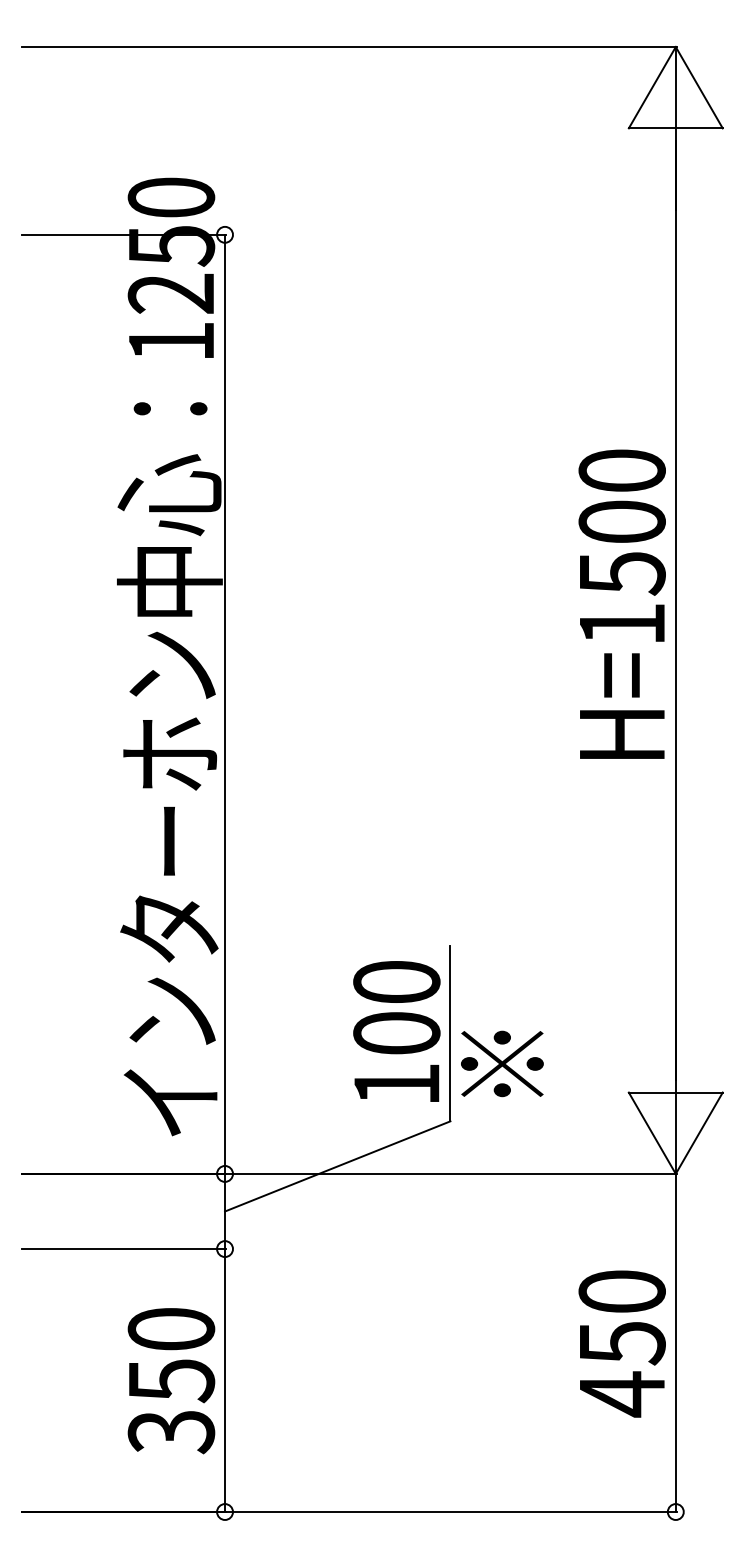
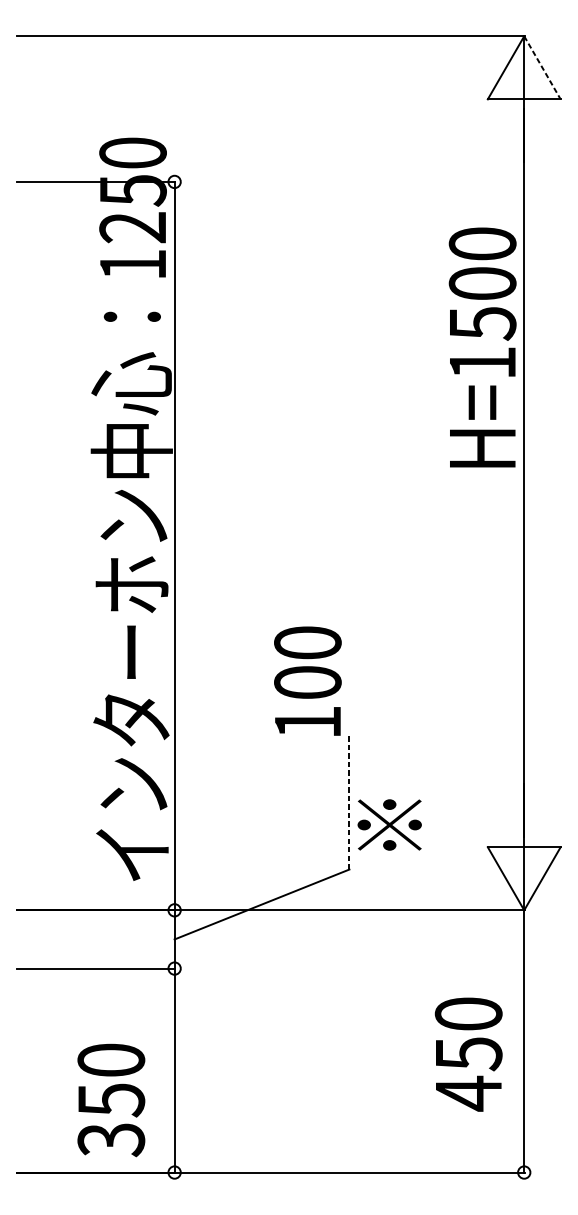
line: (699, 87) -> (542, 67), solid -> dashed
text: (621, 603) -> (482, 346), moved
text: (396, 1031) -> (307, 681), moved
line: (450, 1033) -> (349, 801), solid -> dashed
text: (621, 1343) -> (468, 1054), moved
text: (171, 1381) -> (111, 1100), moved

